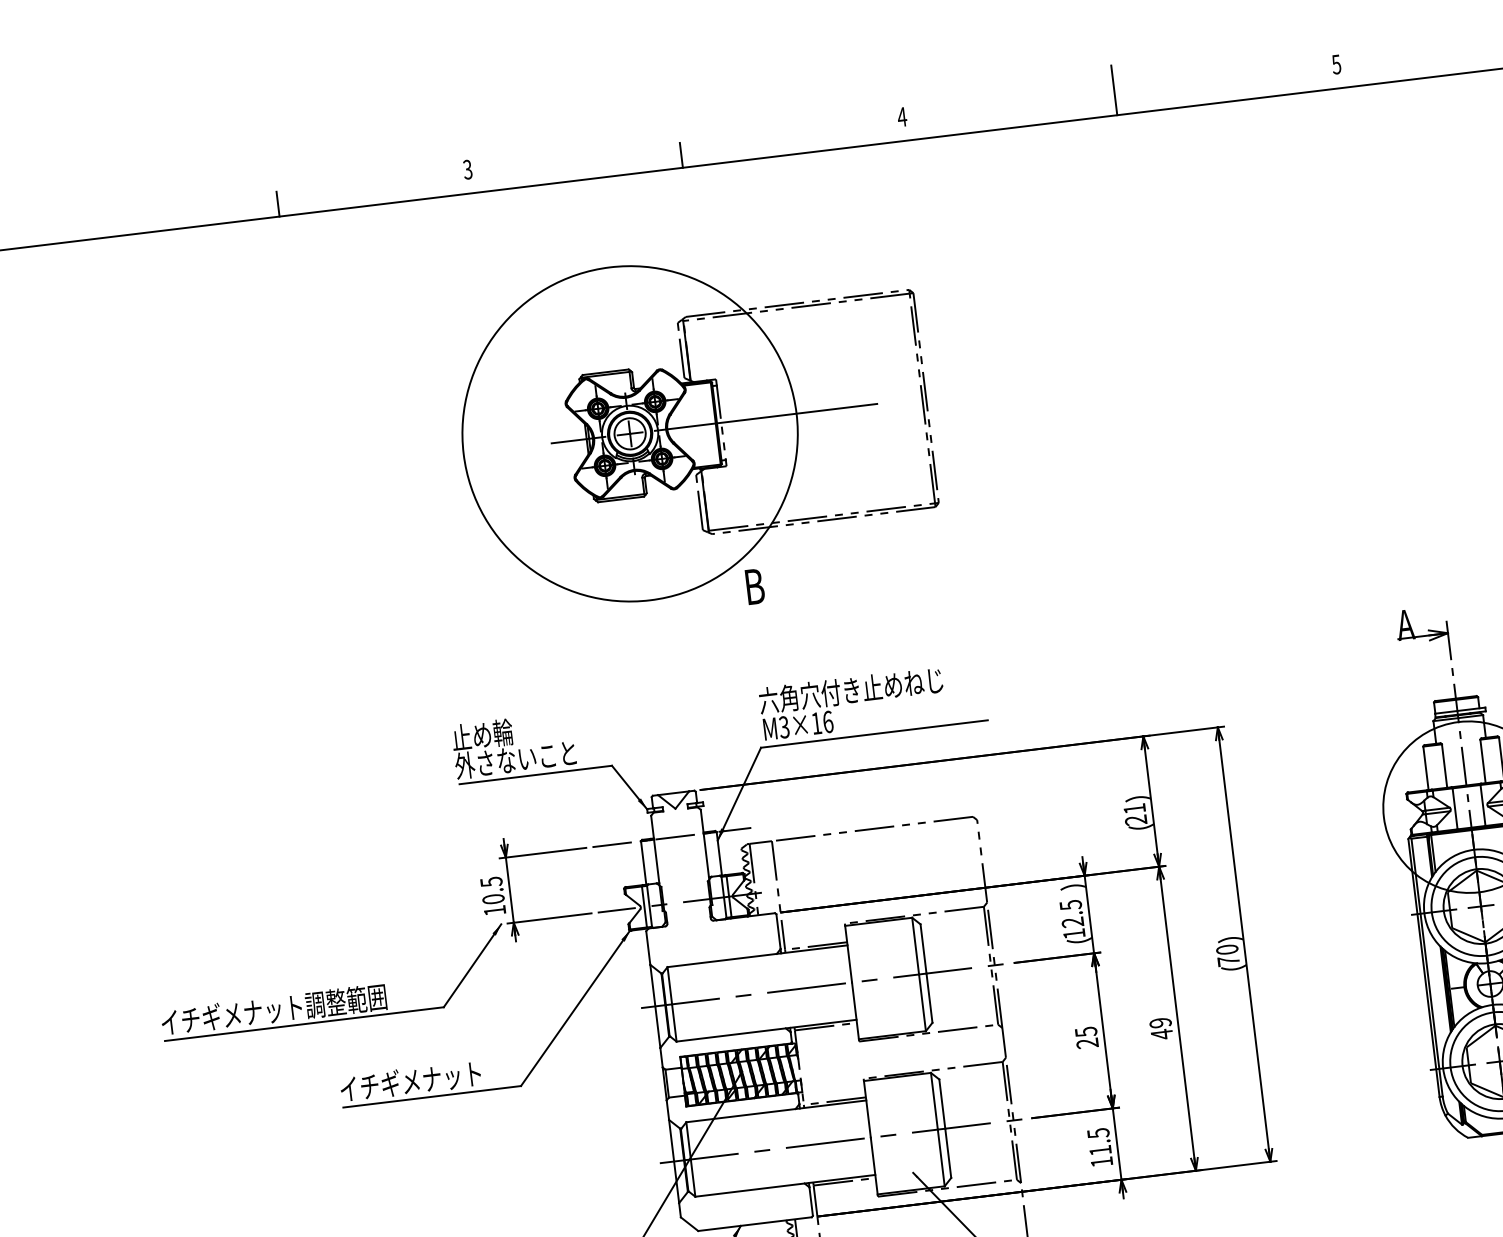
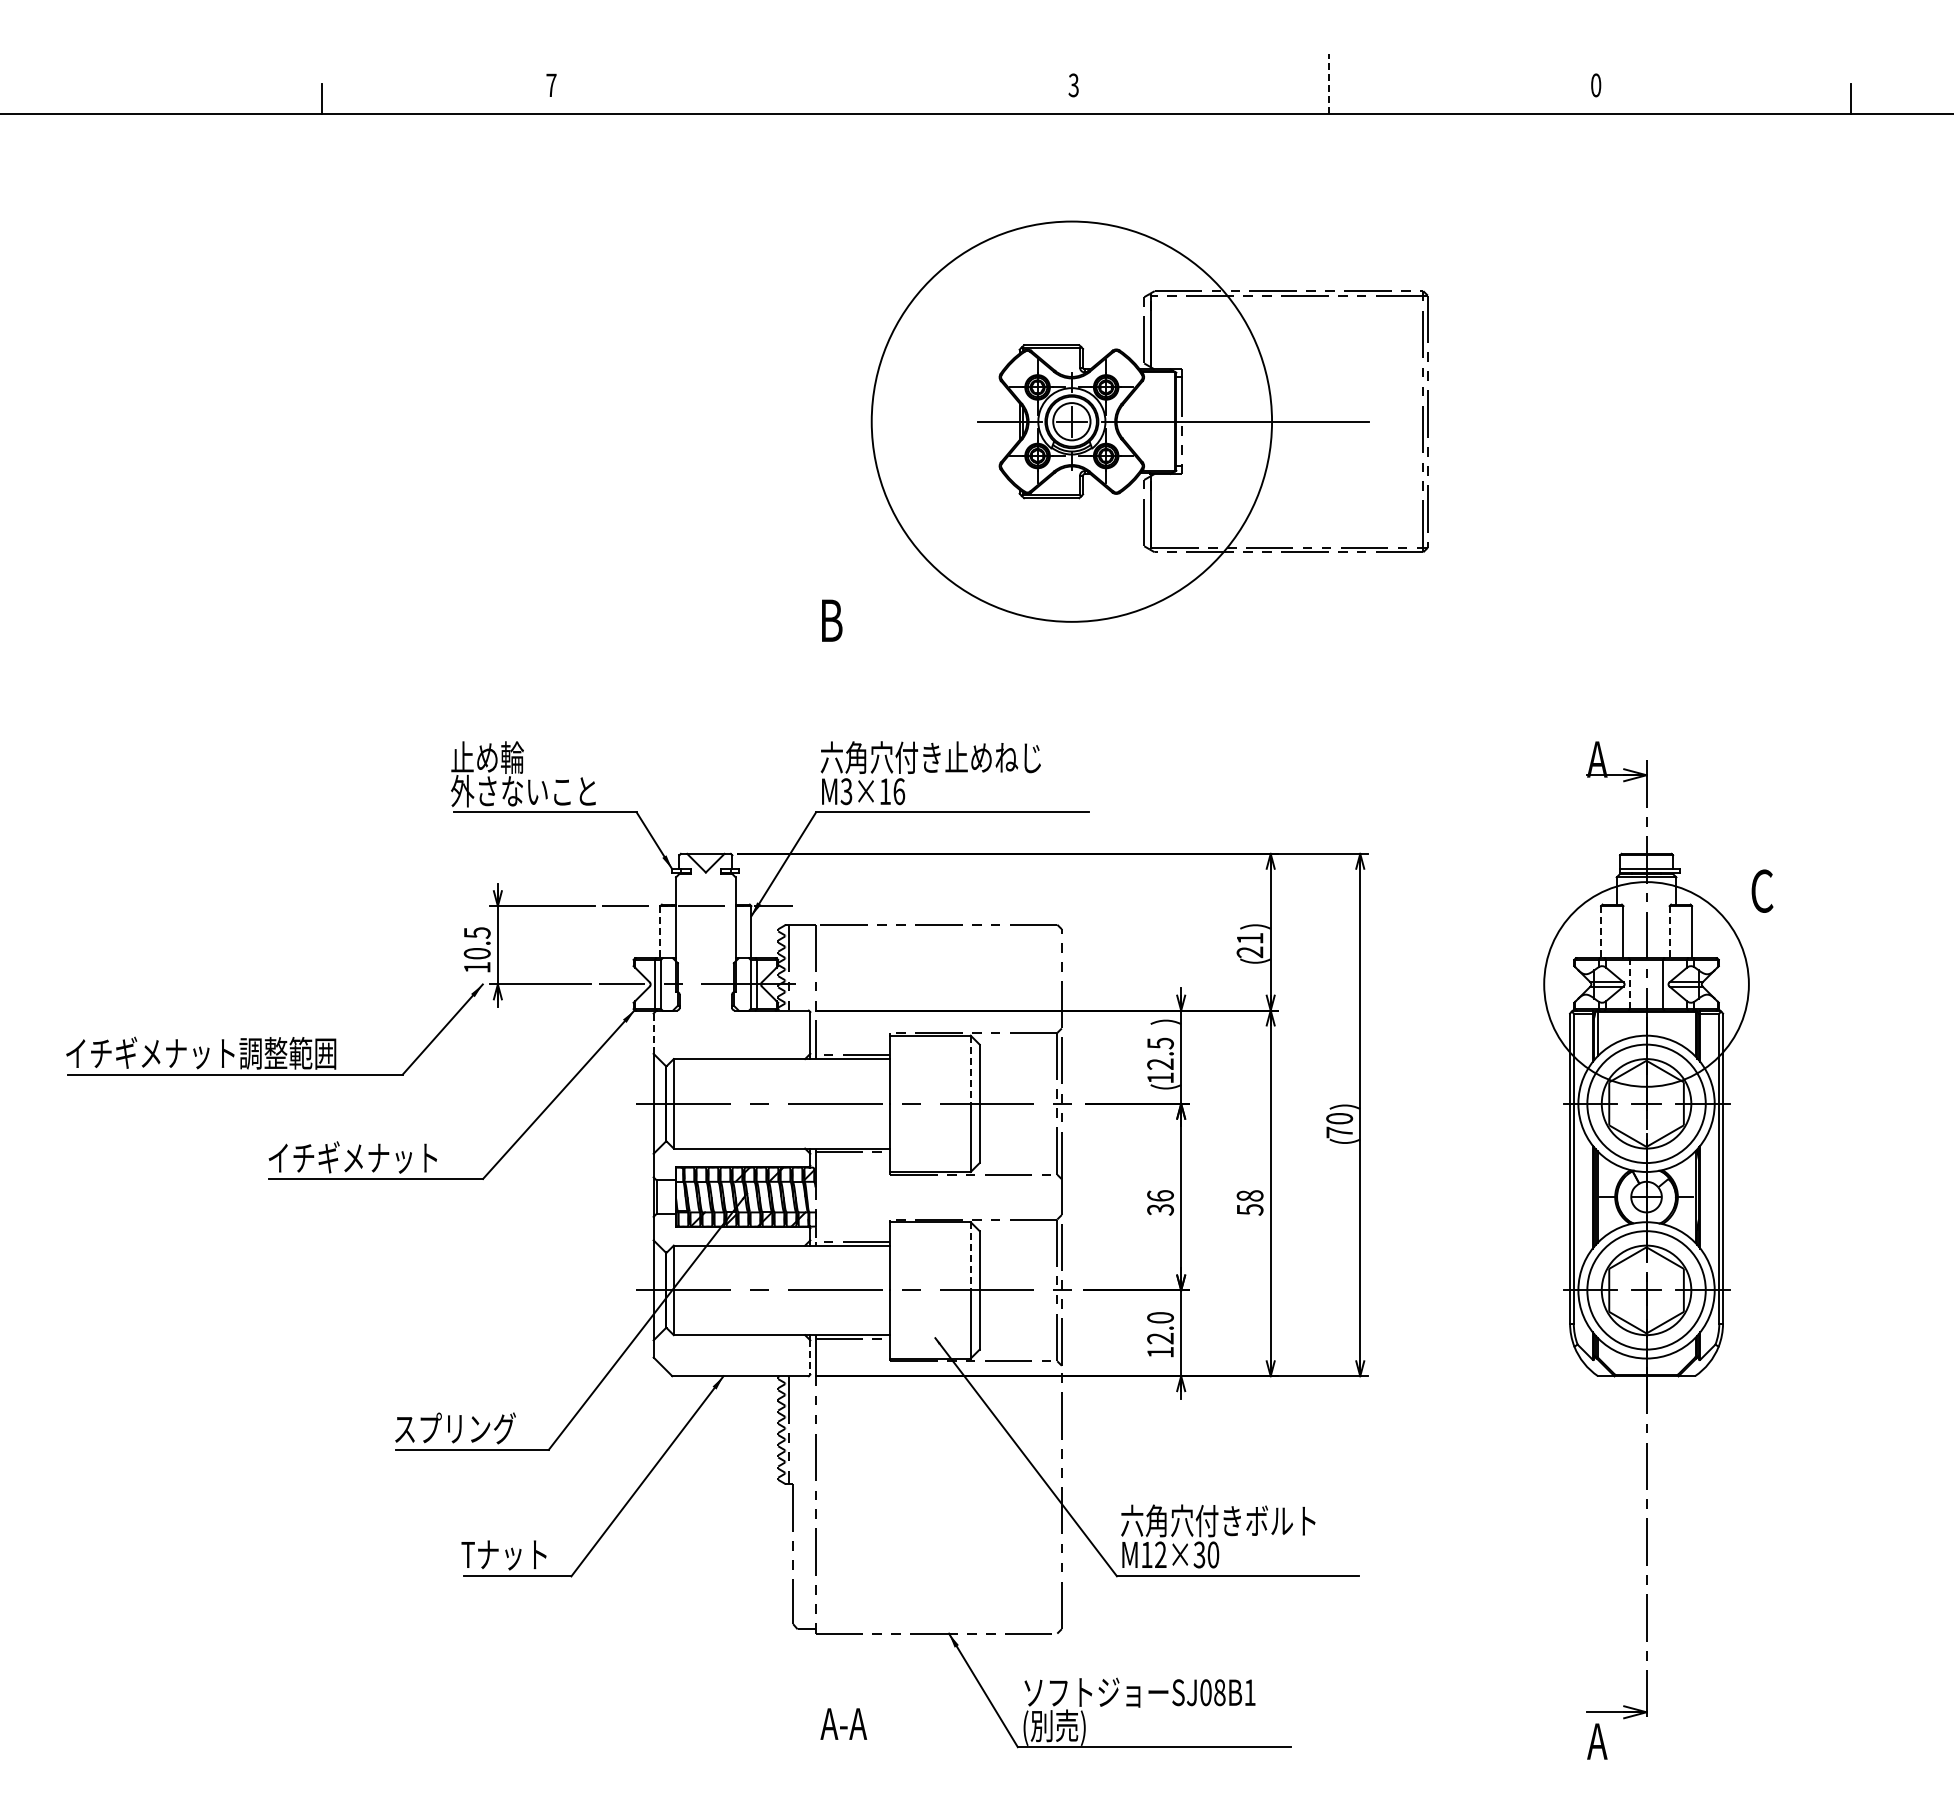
text: (1336, 64) -> (1595, 85), 5 -> 0
line: (1113, 90) -> (1328, 84), solid -> dashed
text: (902, 117) -> (1073, 85), 4 -> 3
line: (681, 154) -> (806, 98), removed
text: (467, 169) -> (551, 85), 3 -> 7
part: (694, 425) -> (1149, 421), moved
line: (1482, 761) -> (1669, 932), solid -> dashed
line: (1426, 768) -> (1601, 932), solid -> dashed
line: (1454, 808) -> (1629, 984), solid -> dashed
line: (643, 863) -> (660, 932), solid -> dashed
line: (915, 946) -> (970, 1070), solid -> dashed
line: (648, 947) -> (653, 1033), solid -> dashed
text: (1160, 1029) -> (1249, 1203), 49 -> 58
text: (1086, 1037) -> (1160, 1202), 25 -> 36
line: (934, 1101) -> (970, 1256), solid -> dashed
text: (1099, 1142) -> (1160, 1328), 11.5 -> 12.0
line: (811, 1202) -> (810, 1358), solid -> dashed

